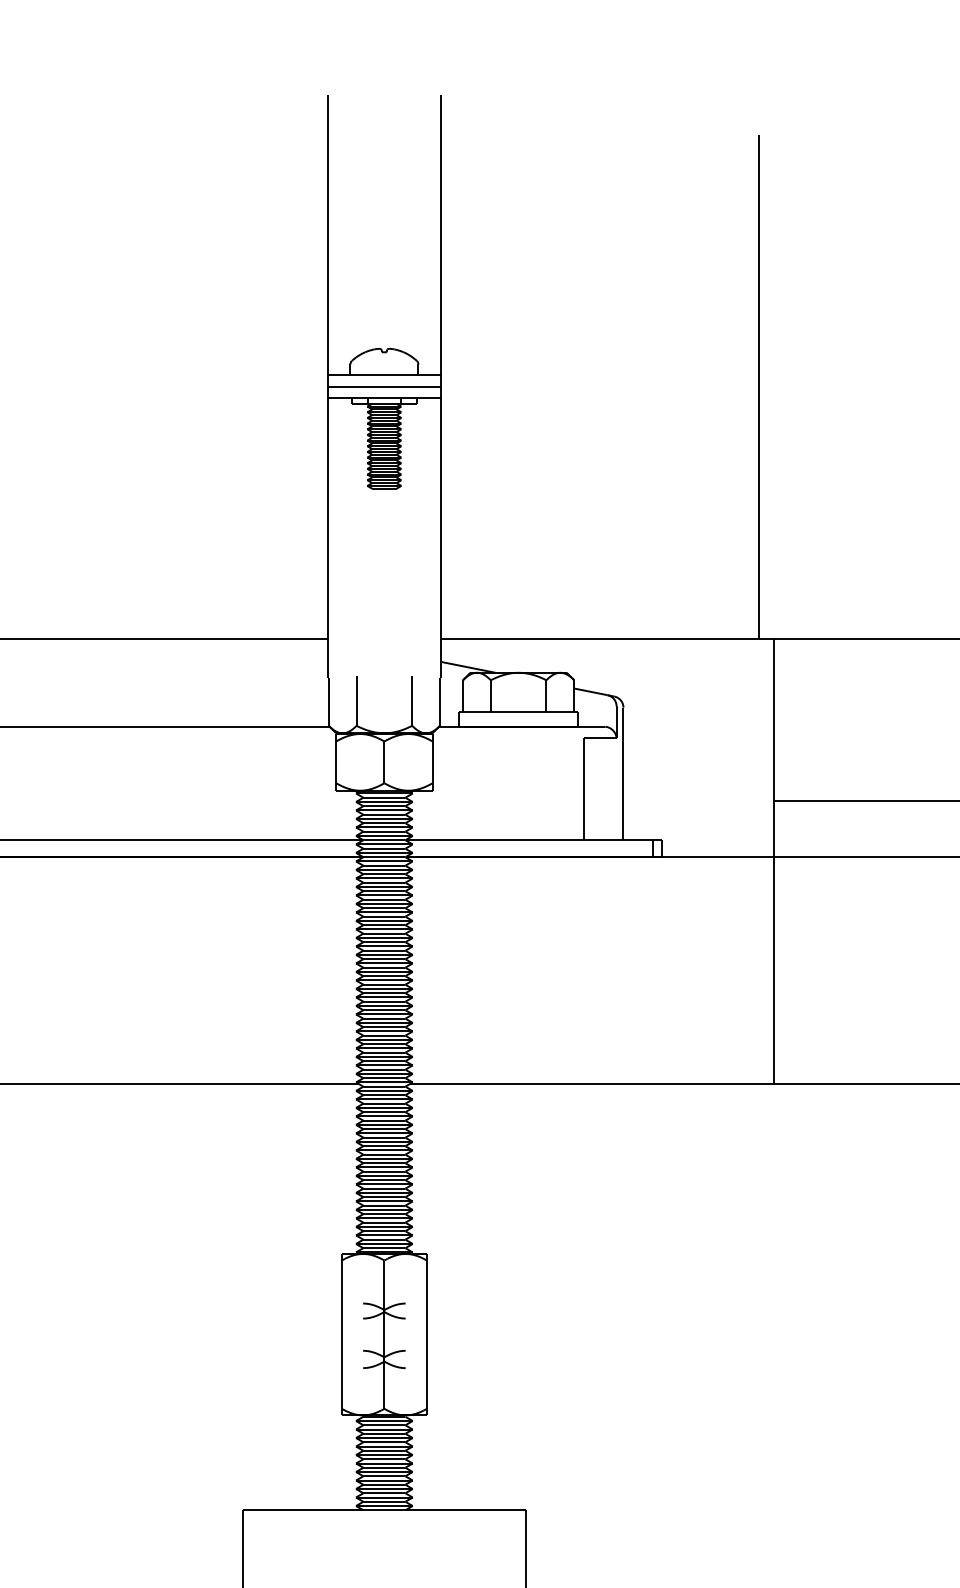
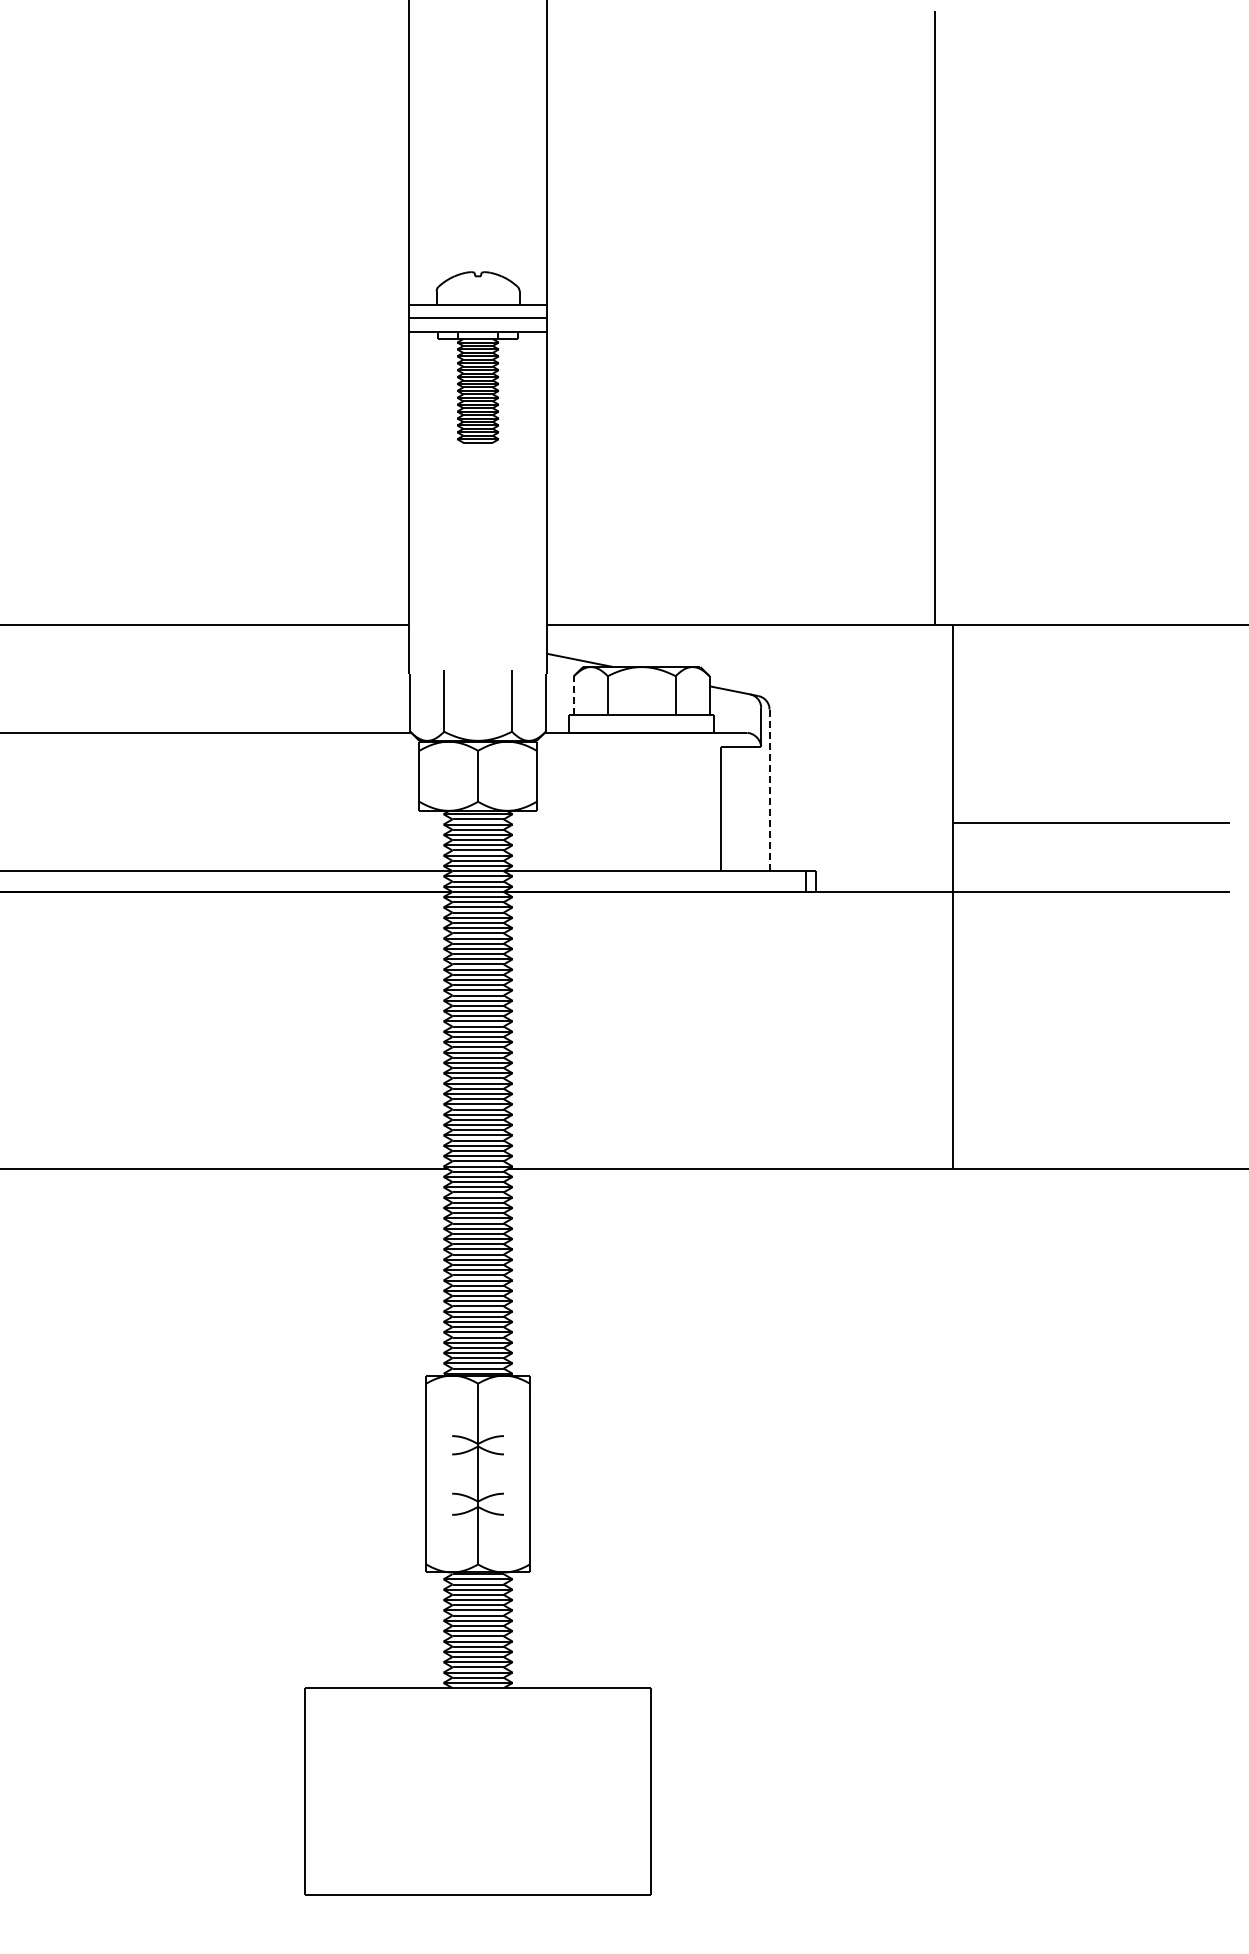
line: (462, 696) -> (573, 695), solid -> dashed
line: (623, 774) -> (769, 790), solid -> dashed

